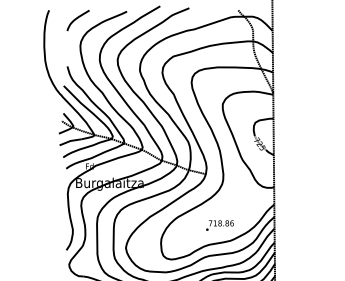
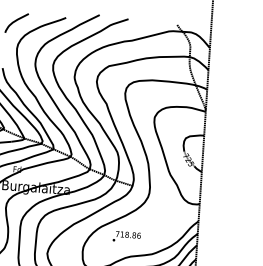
text: (219, 225) -> (126, 236), moved

